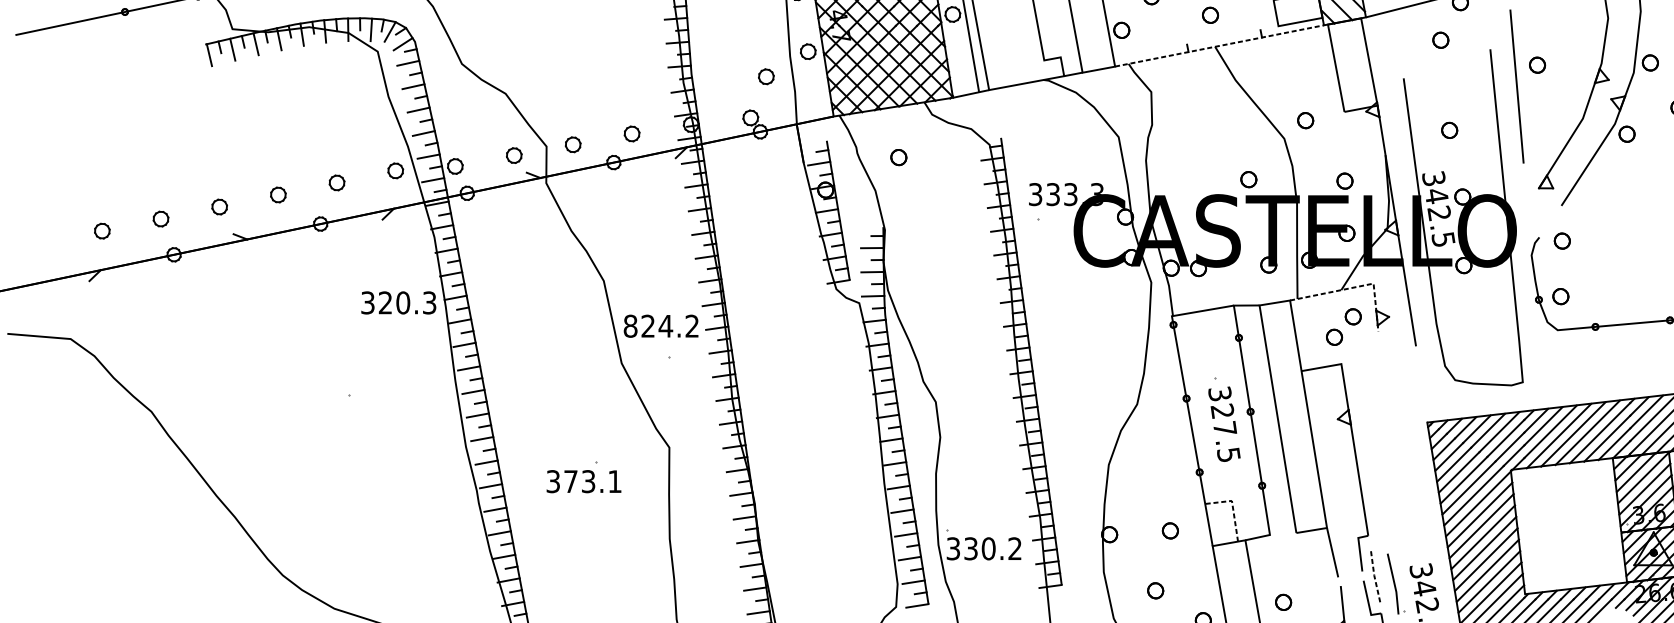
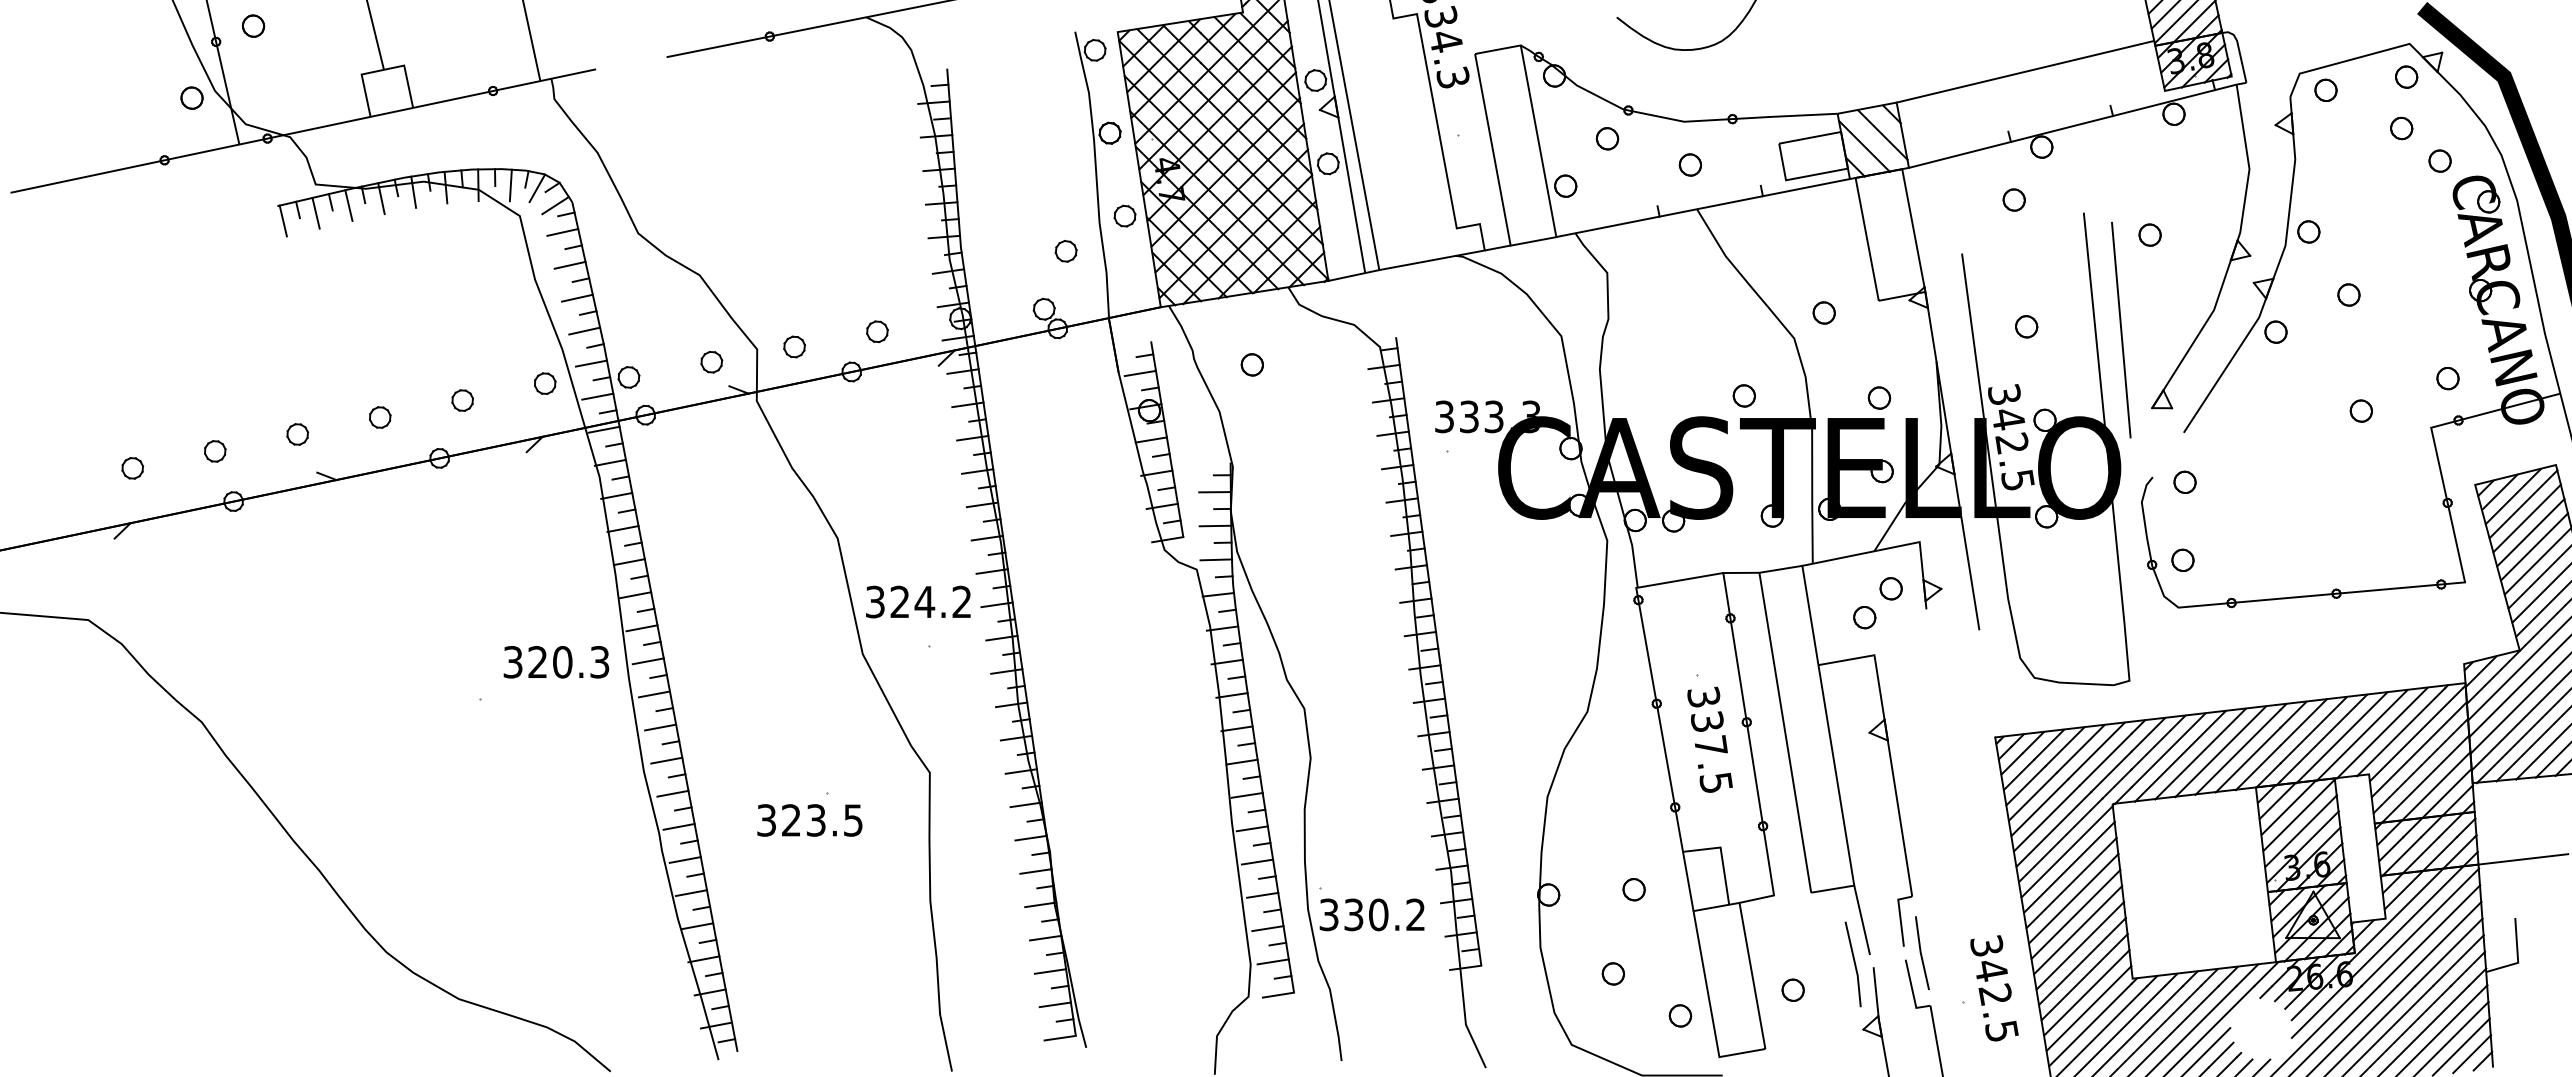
line: (1219, 46) -> (1703, 208), dashed -> solid
line: (1517, 86) -> (2121, 329), moved
line: (1356, 287) -> (1895, 547), dashed -> solid
text: (398, 303) -> (556, 662), moved
text: (630, 325) -> (875, 601), 824.2 -> 324.2
text: (1221, 411) -> (1706, 721), 327.5 -> 337.5
text: (593, 481) -> (822, 820), 373.1 -> 323.5
line: (1232, 507) -> (1721, 856), dashed -> solid
line: (1374, 575) -> (1920, 952), dashed -> solid
line: (1394, 584) -> (1854, 964), moved

